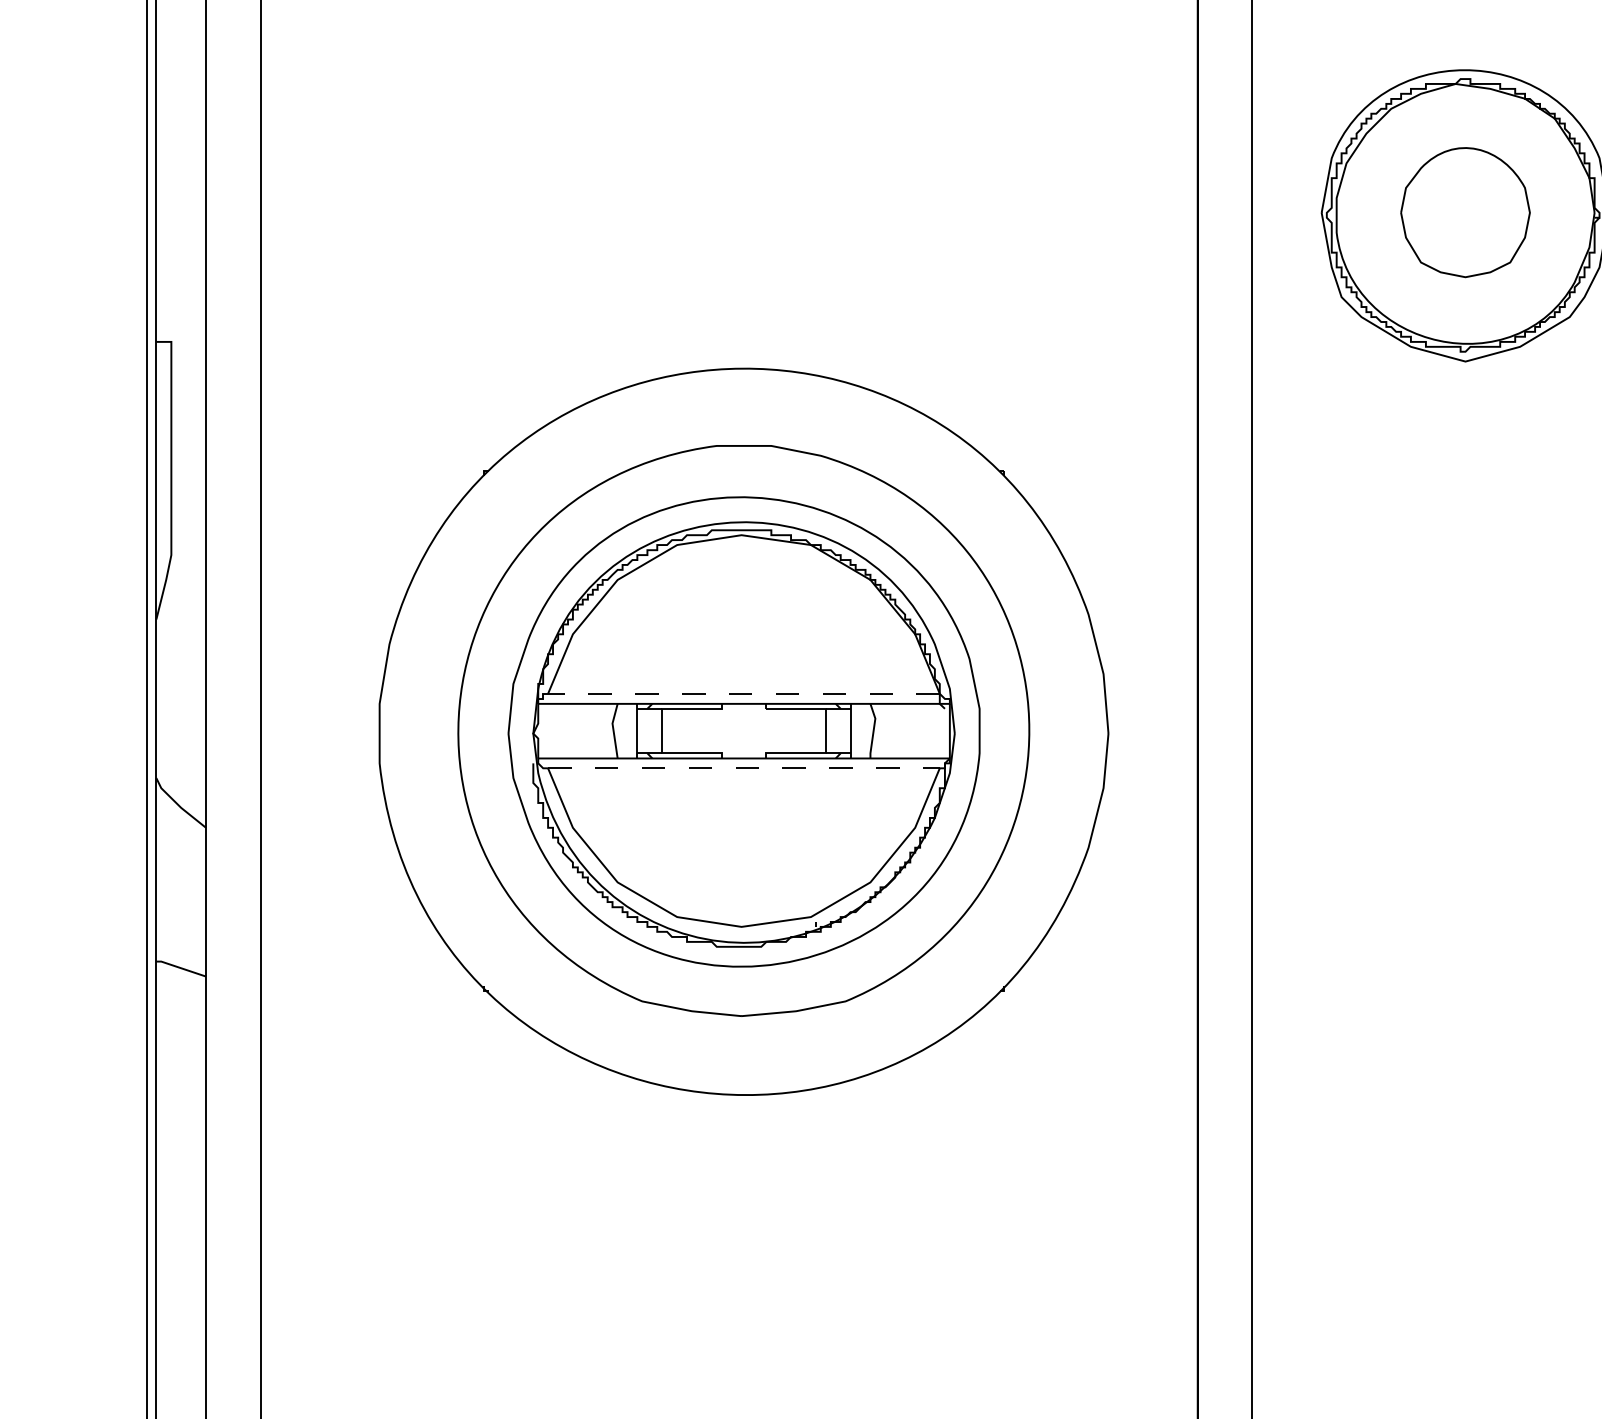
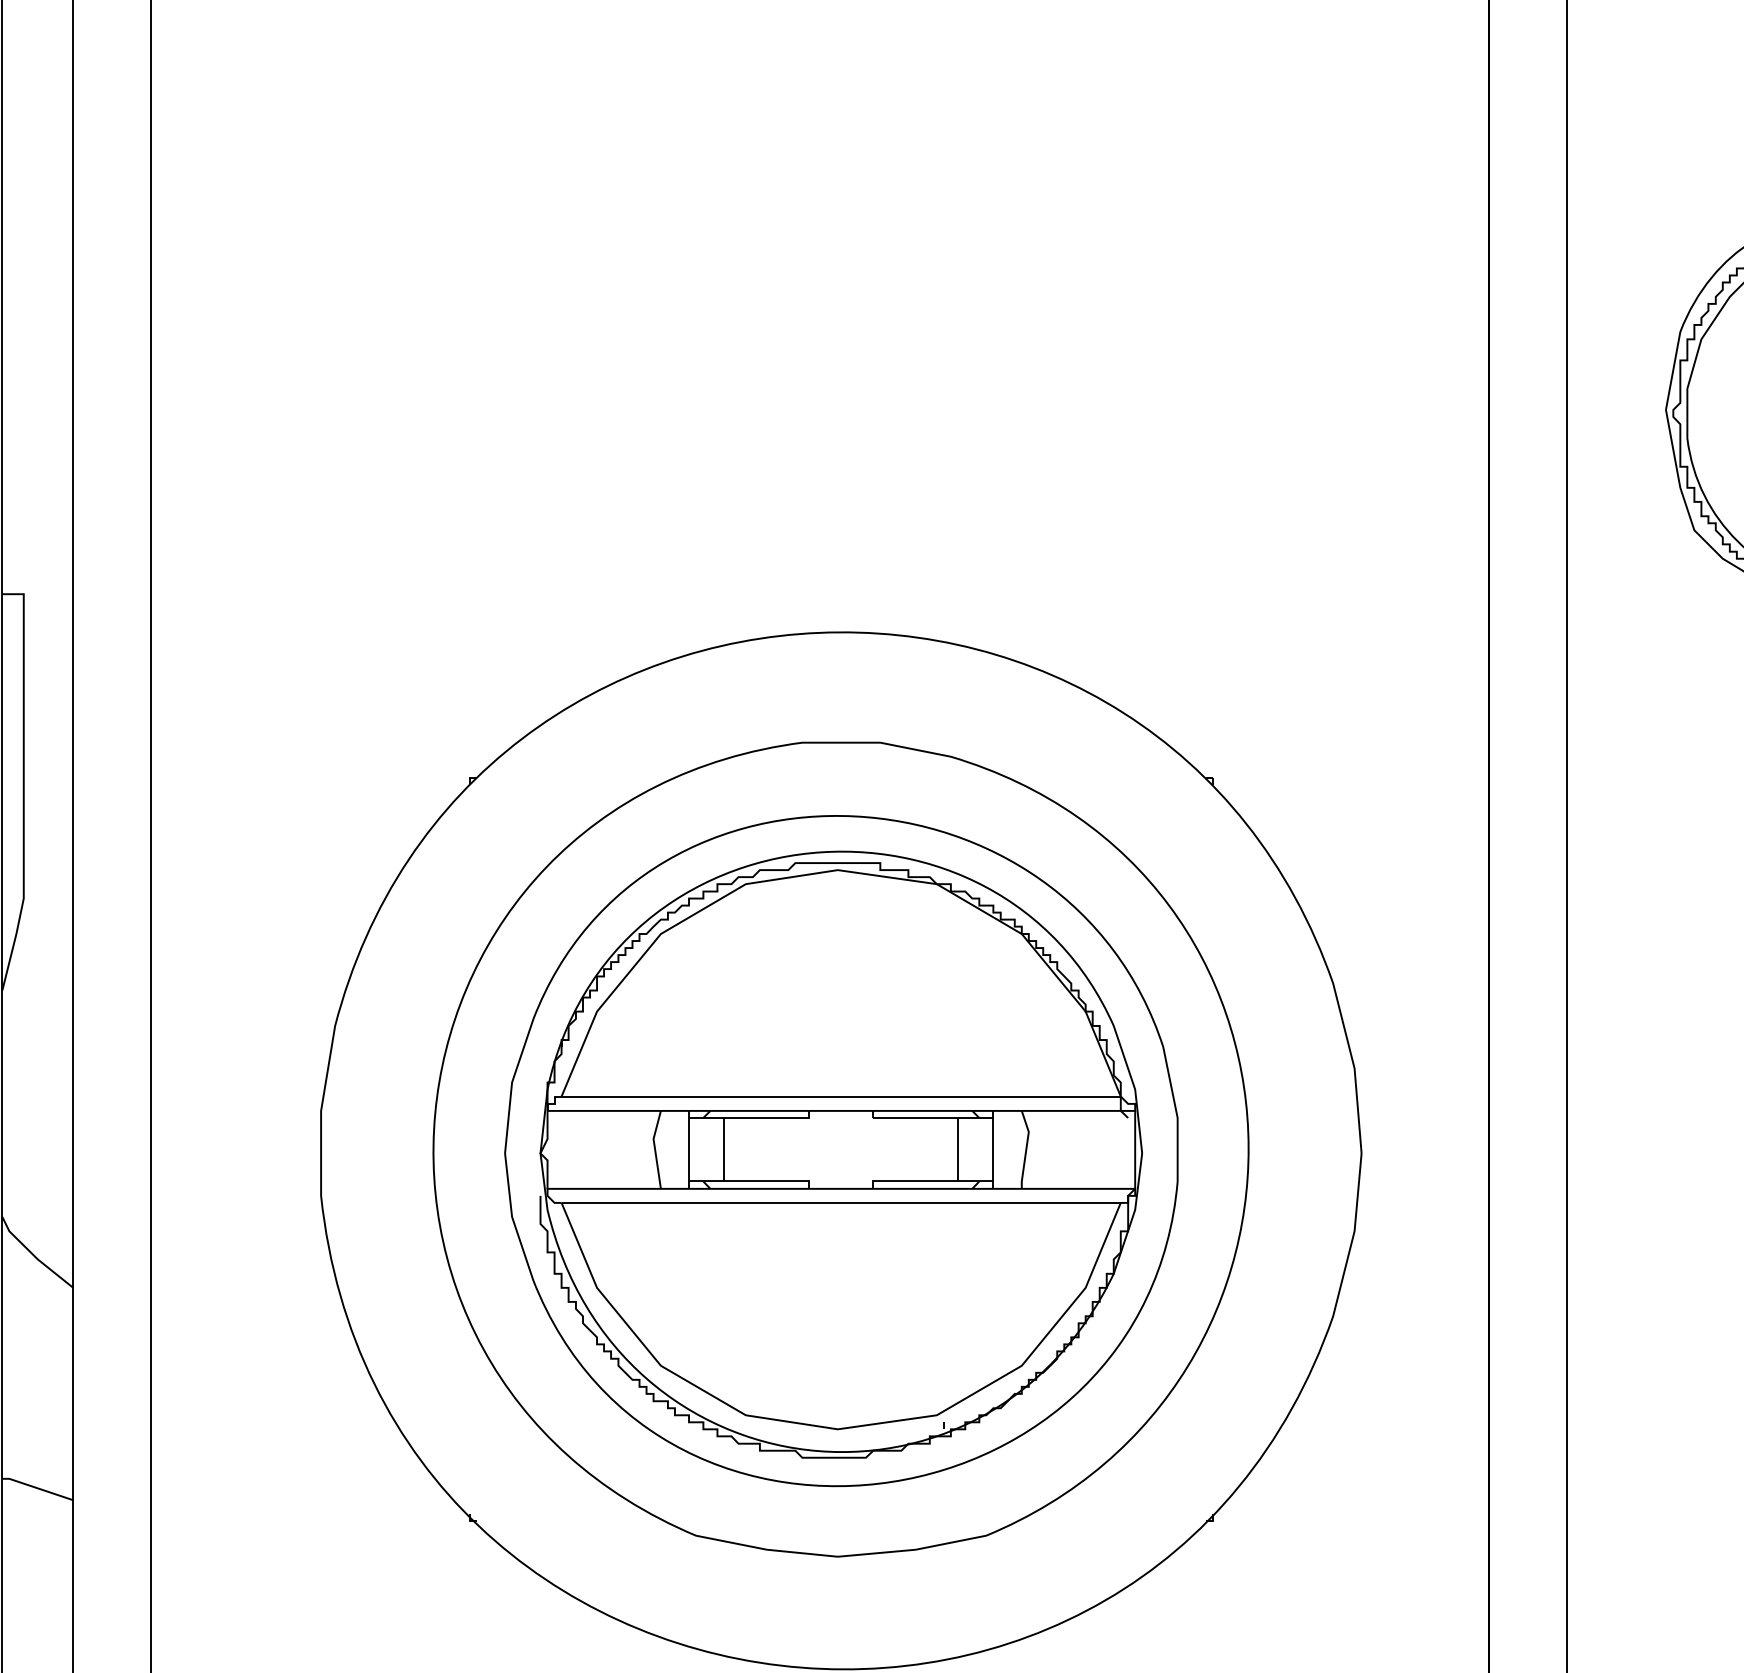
line: (743, 693) -> (840, 1096), dashed -> solid
line: (743, 768) -> (840, 1203), dashed -> solid

